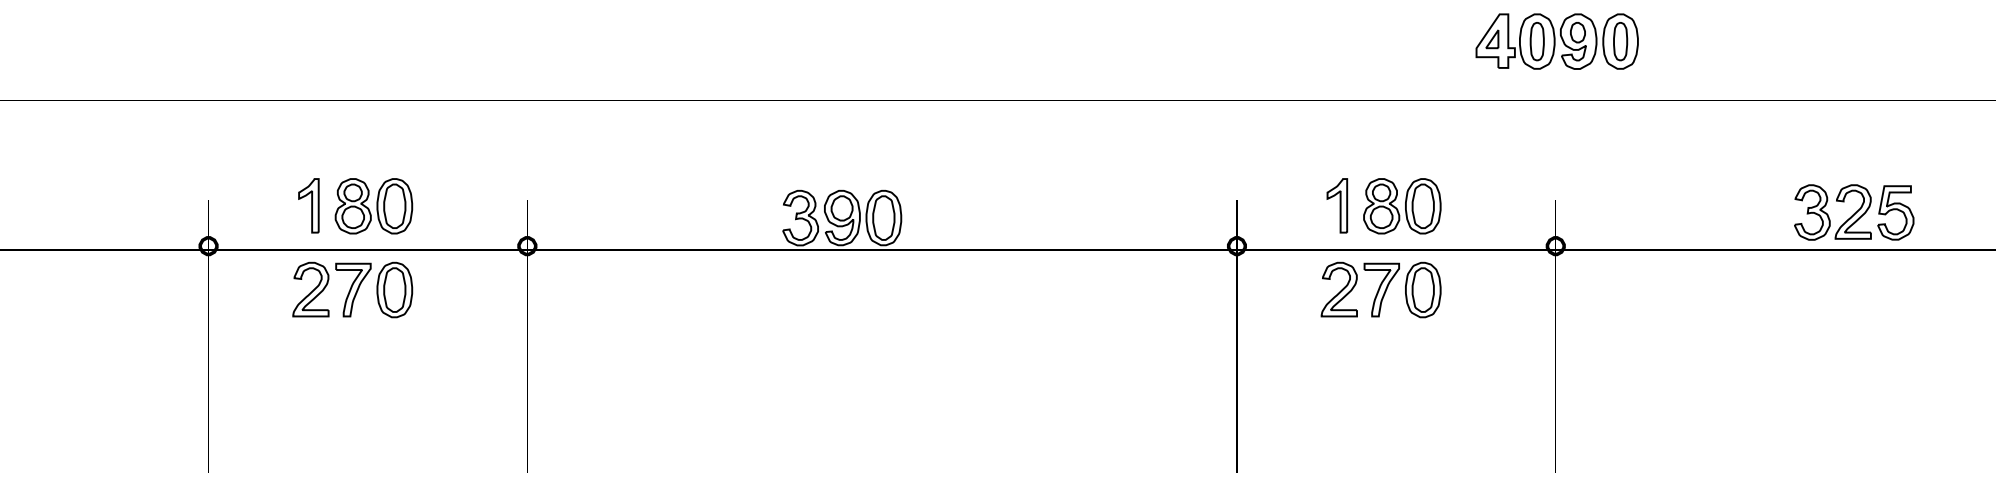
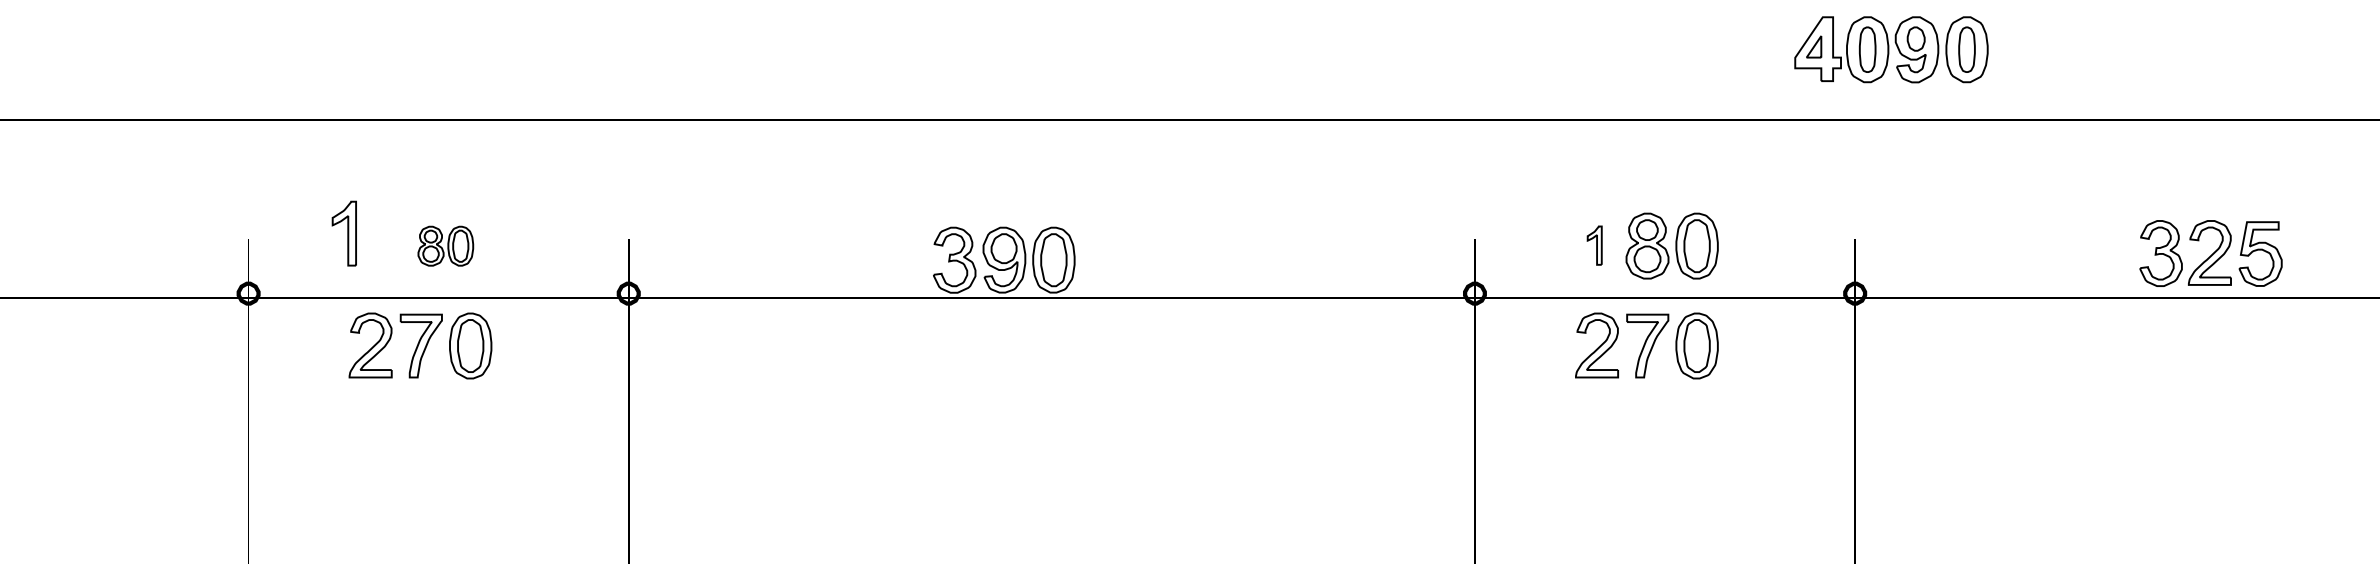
part: (1556, 41) -> (1890, 49), moved
part: (308, 205) -> (343, 233), moved
part: (1337, 205) -> (1594, 245), size x0.6
part: (373, 206) -> (445, 246), size x0.6

